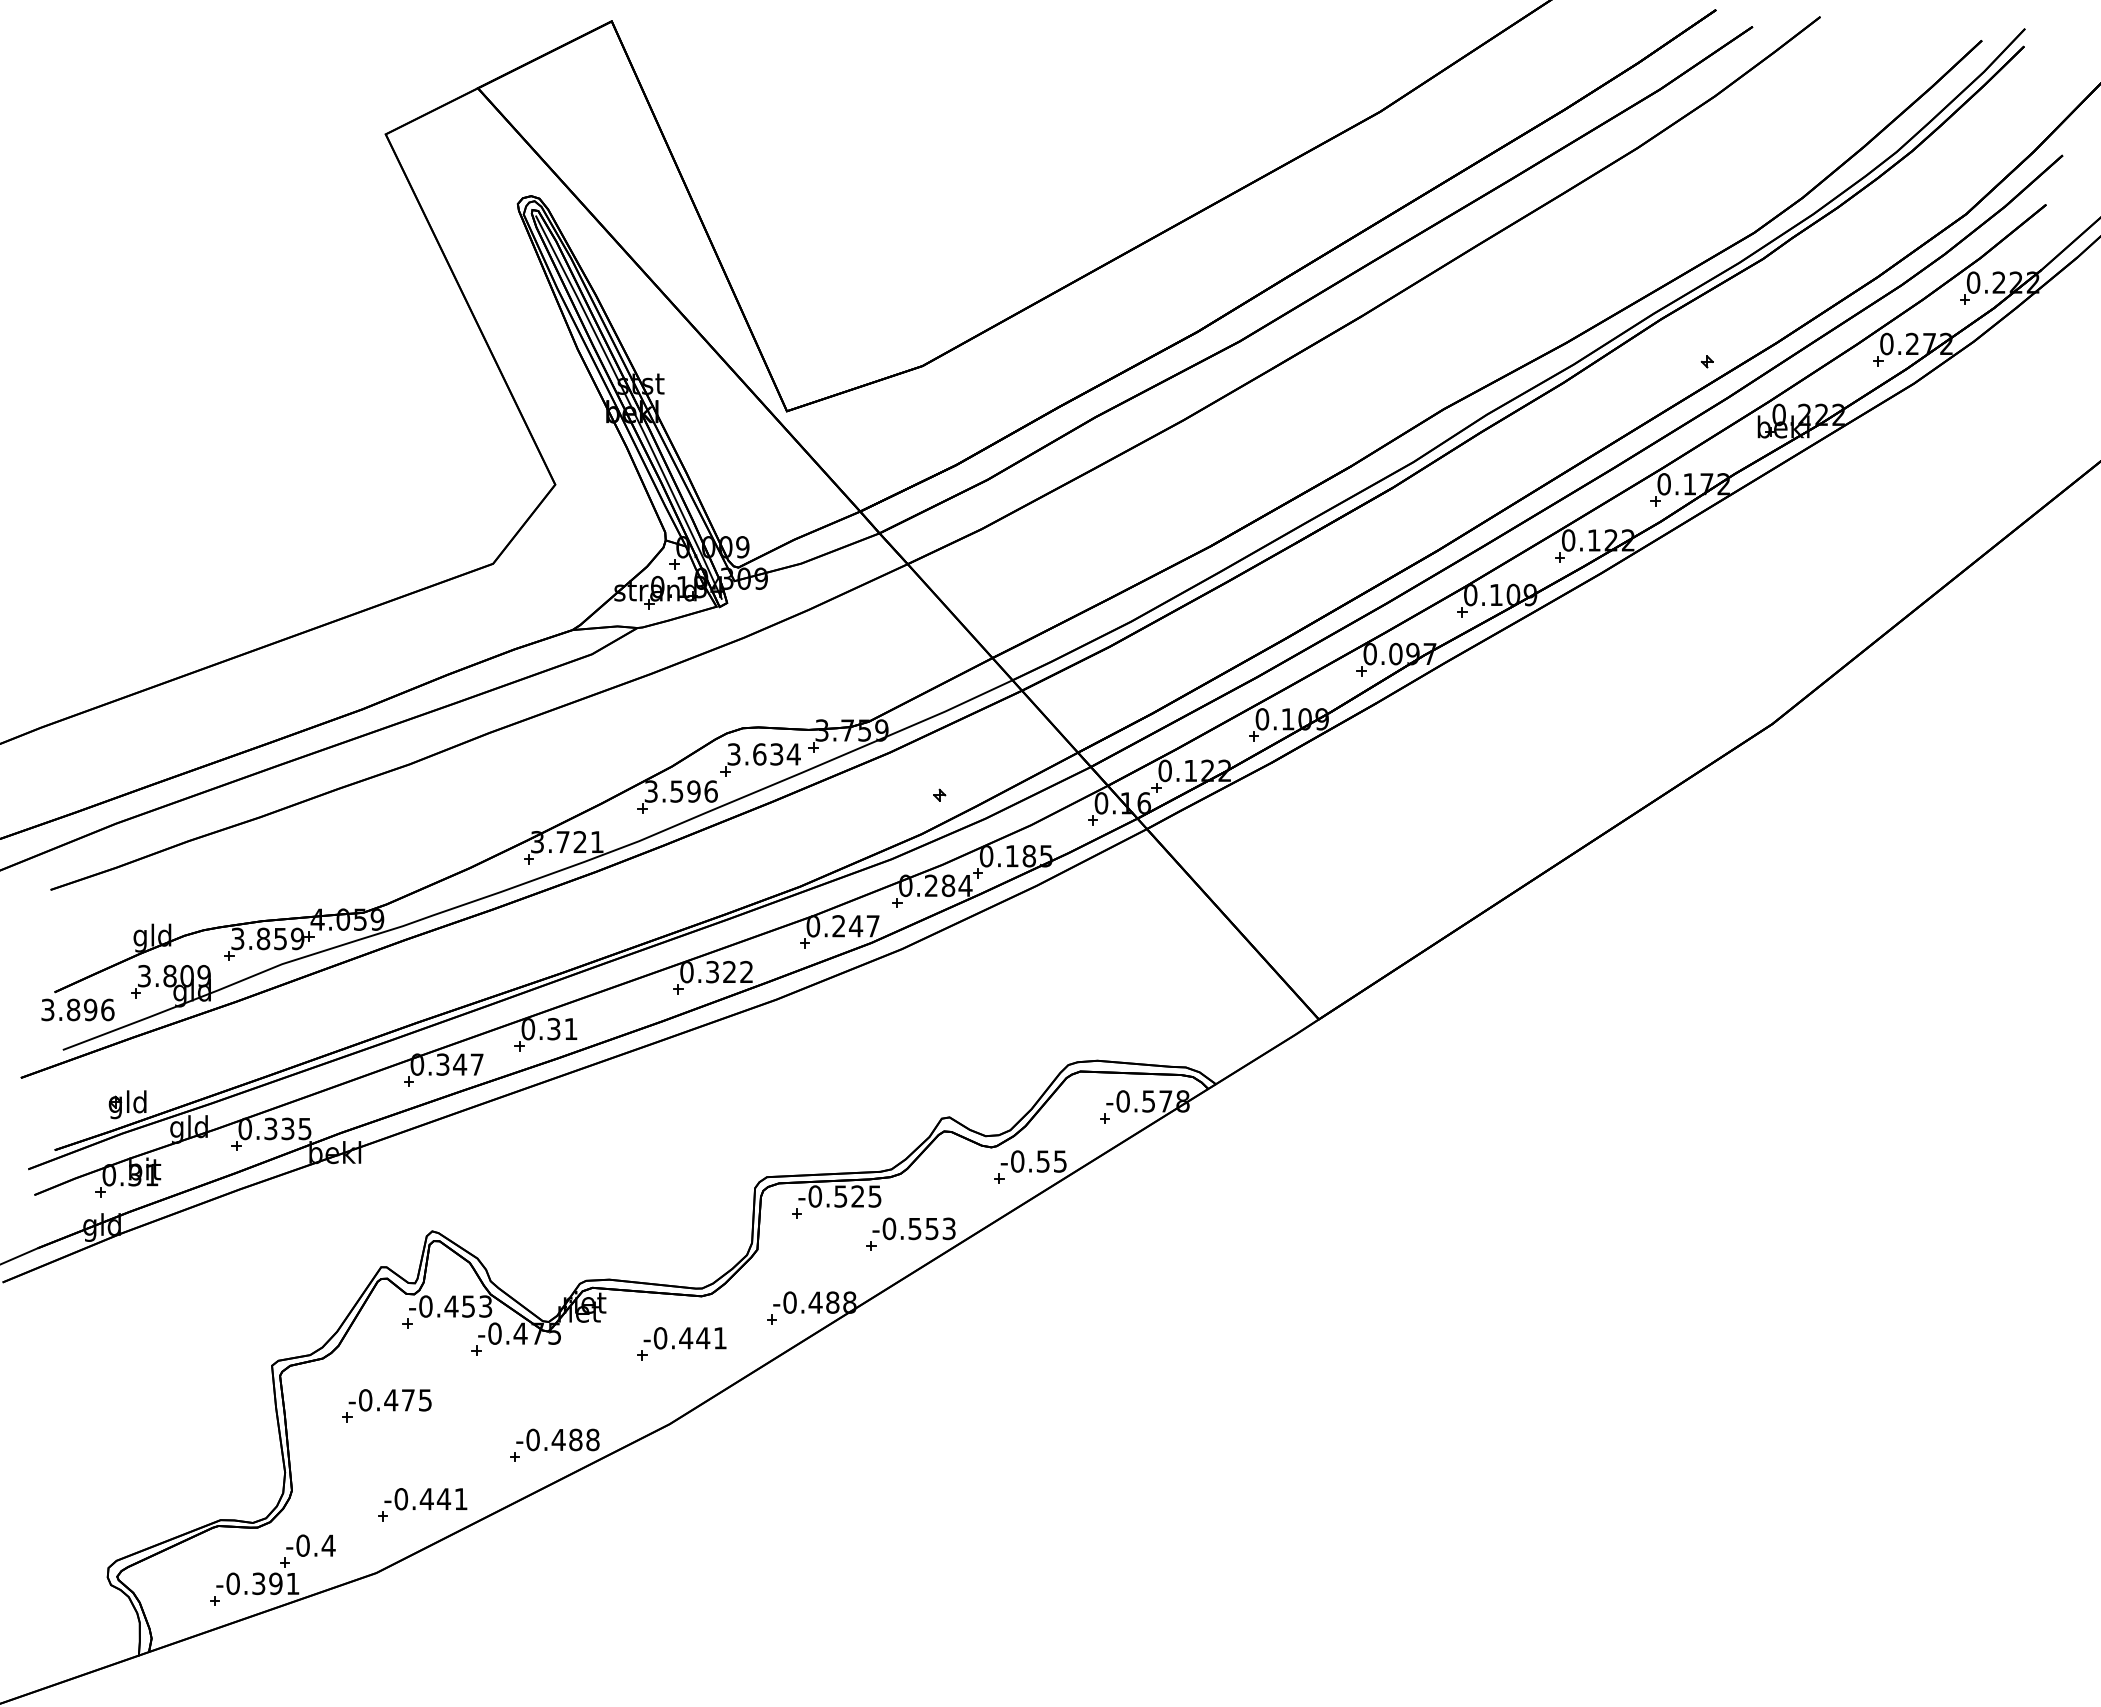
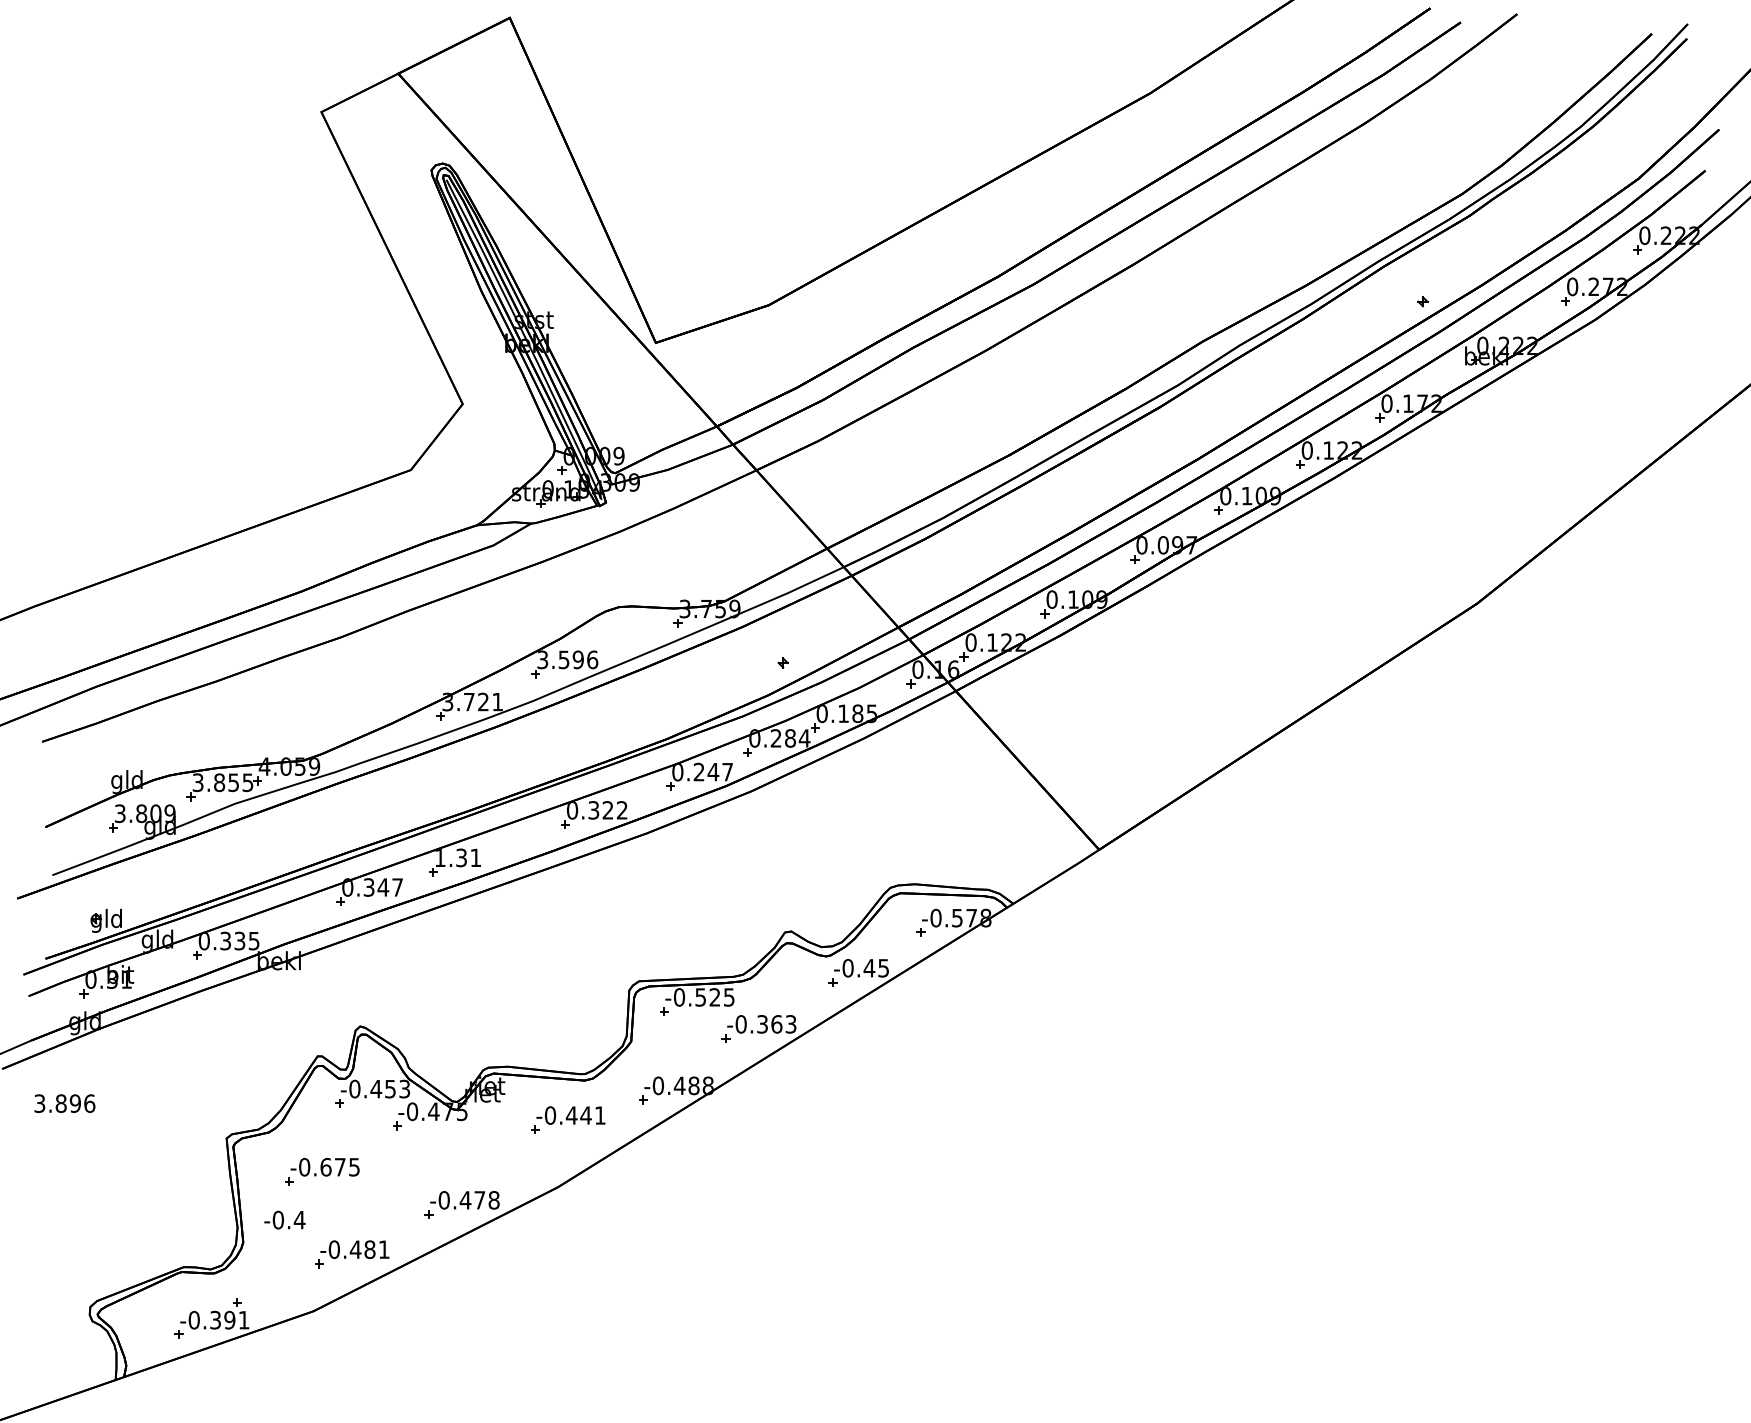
part: (760, 759) -> (633, 633), removed
text: (297, 938) -> (247, 782), 3.859 -> 3.855
text: (77, 1009) -> (64, 1103), moved
text: (528, 1029) -> (440, 858), 0.31 -> 1.31
text: (1043, 1161) -> (869, 968), -0.55 -> -0.45
text: (923, 1228) -> (769, 1024), -0.553 -> -0.363
text: (391, 1400) -> (326, 1167), -0.475 -> -0.675
text: (575, 1439) -> (479, 1199), -0.488 -> -0.478
text: (443, 1499) -> (369, 1249), -0.441 -> -0.481
text: (310, 1545) -> (284, 1219), moved

